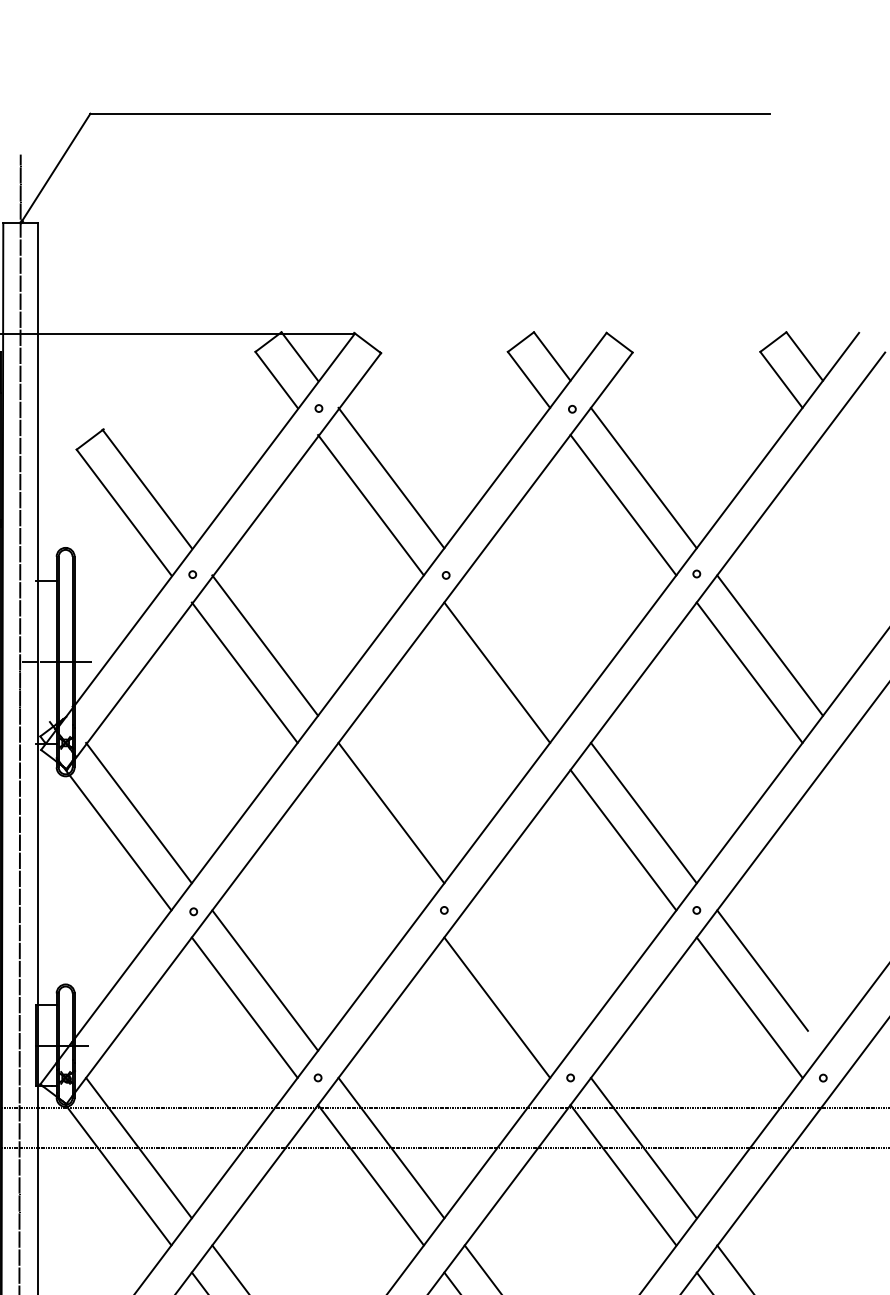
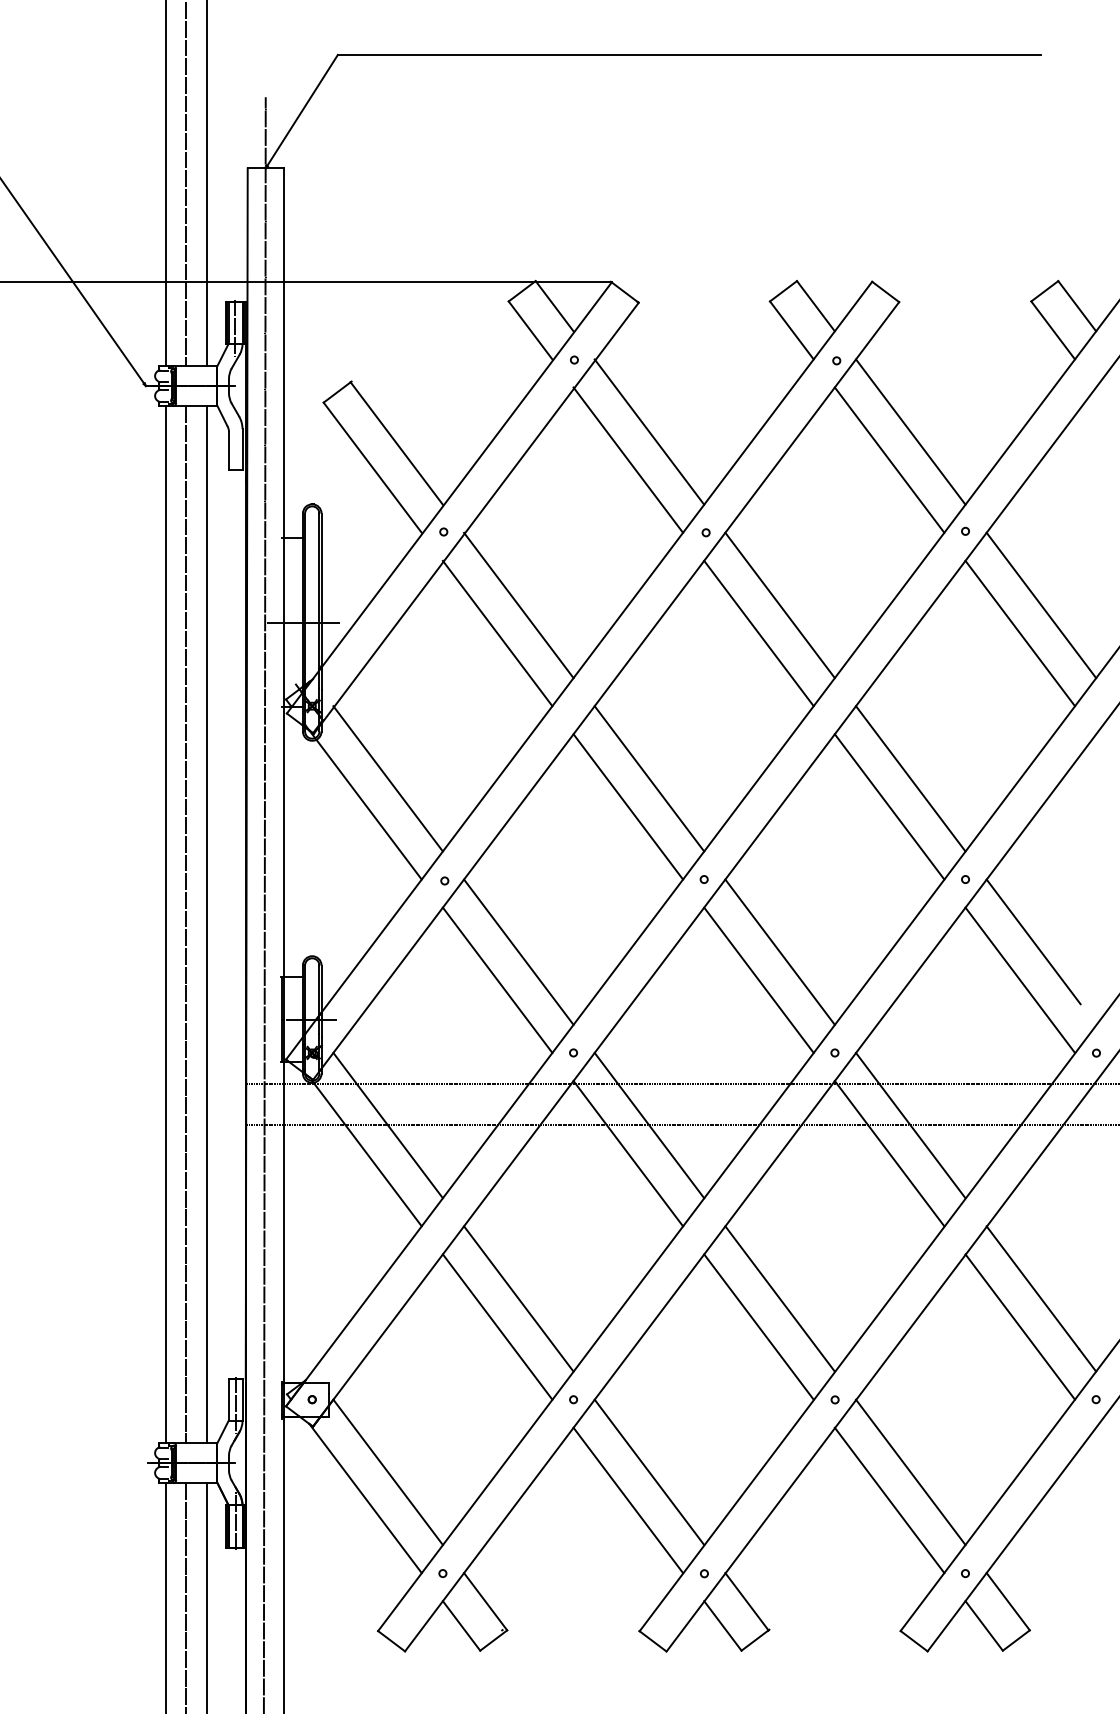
line: (517, 645) -> (779, 605), added
line: (371, 839) -> (628, 806), added
line: (517, 979) -> (779, 951), added

